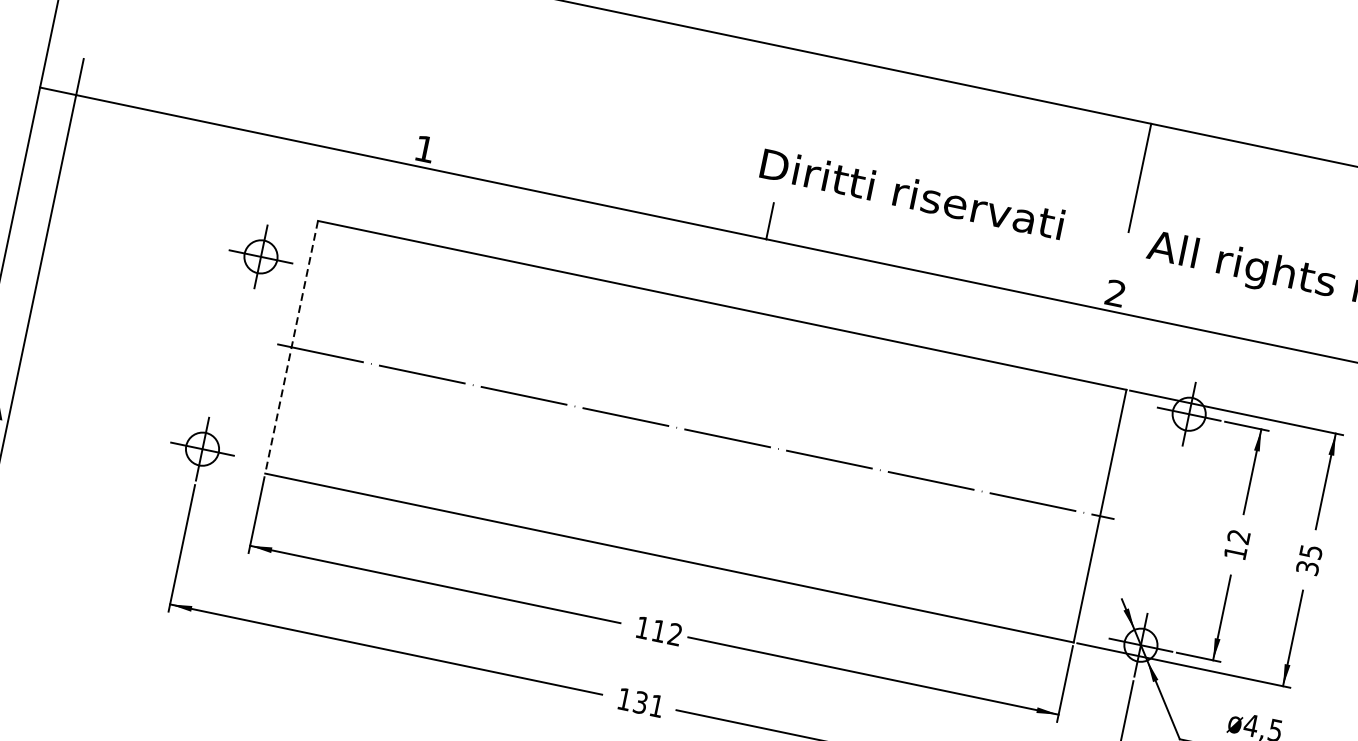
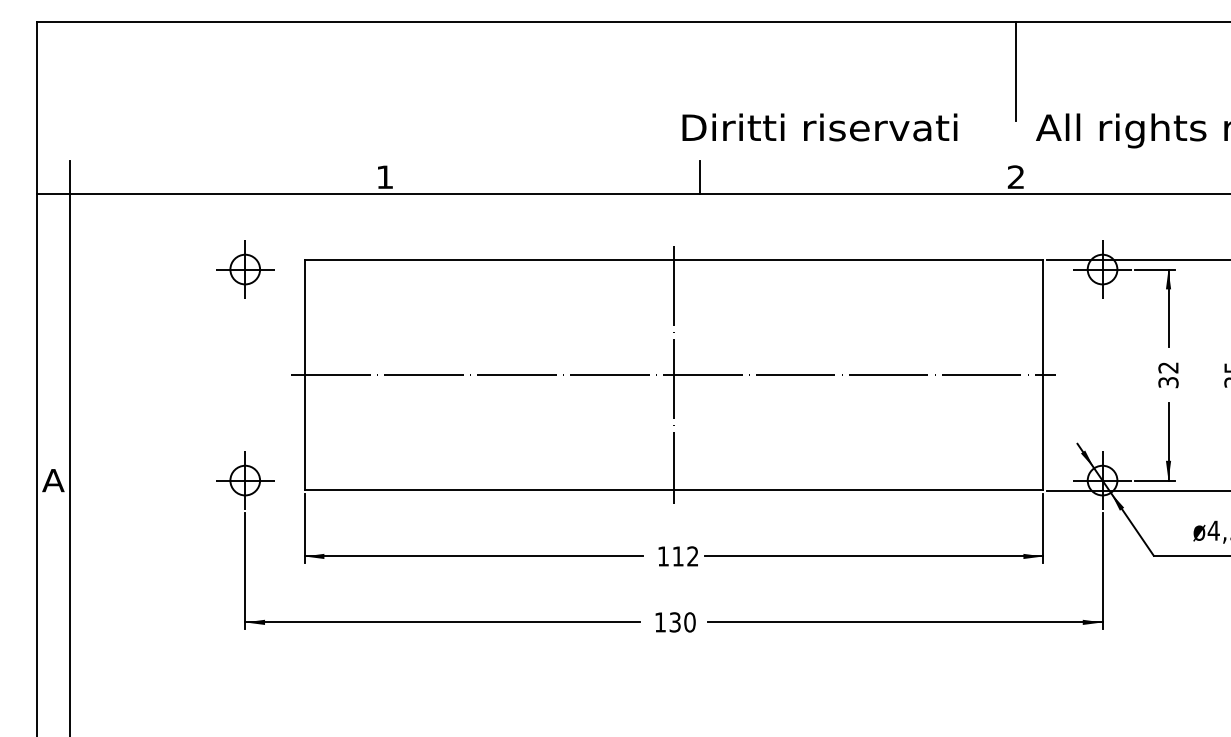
part: (261, 256) -> (245, 269), moved
line: (291, 347) -> (304, 375), dashed -> solid
line: (695, 430) -> (673, 374), added
text: (1235, 552) -> (1168, 382), 12 -> 32
text: (656, 706) -> (689, 622), 131 -> 130

